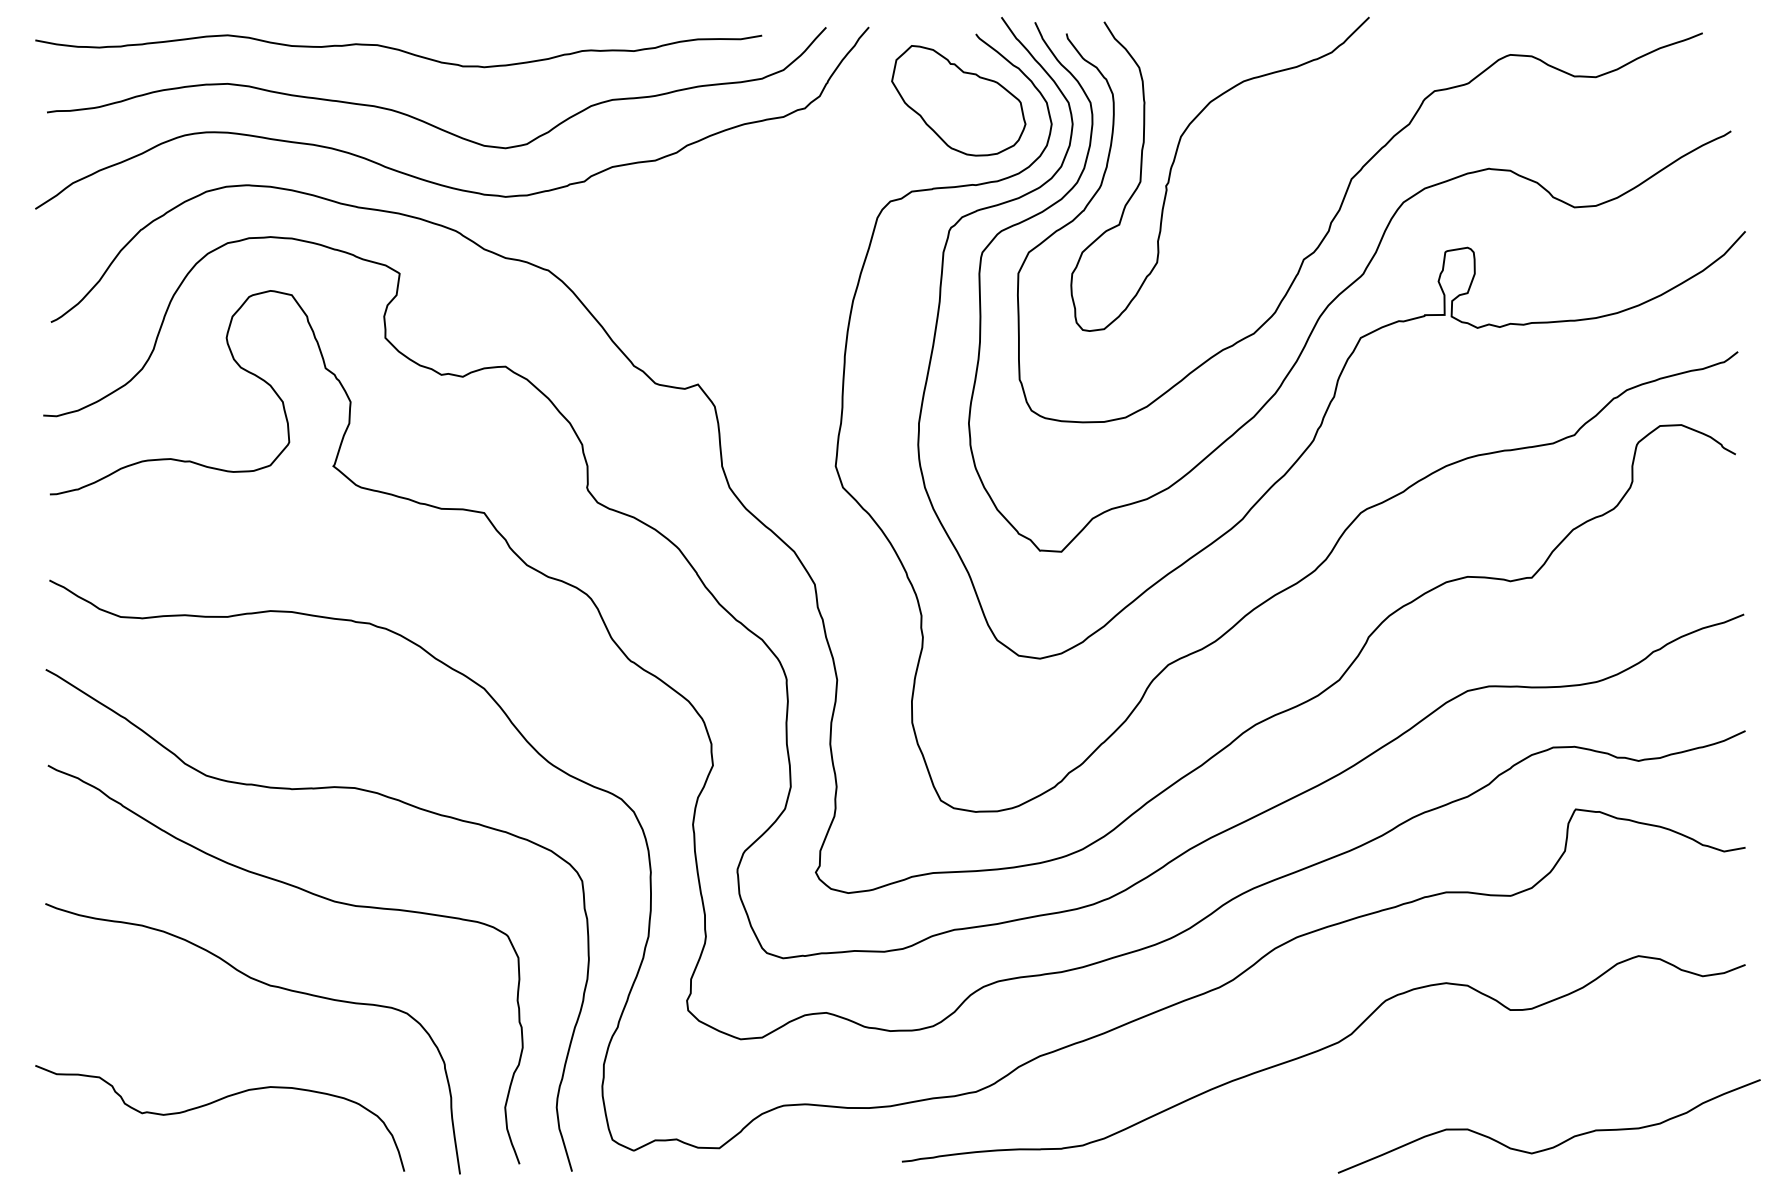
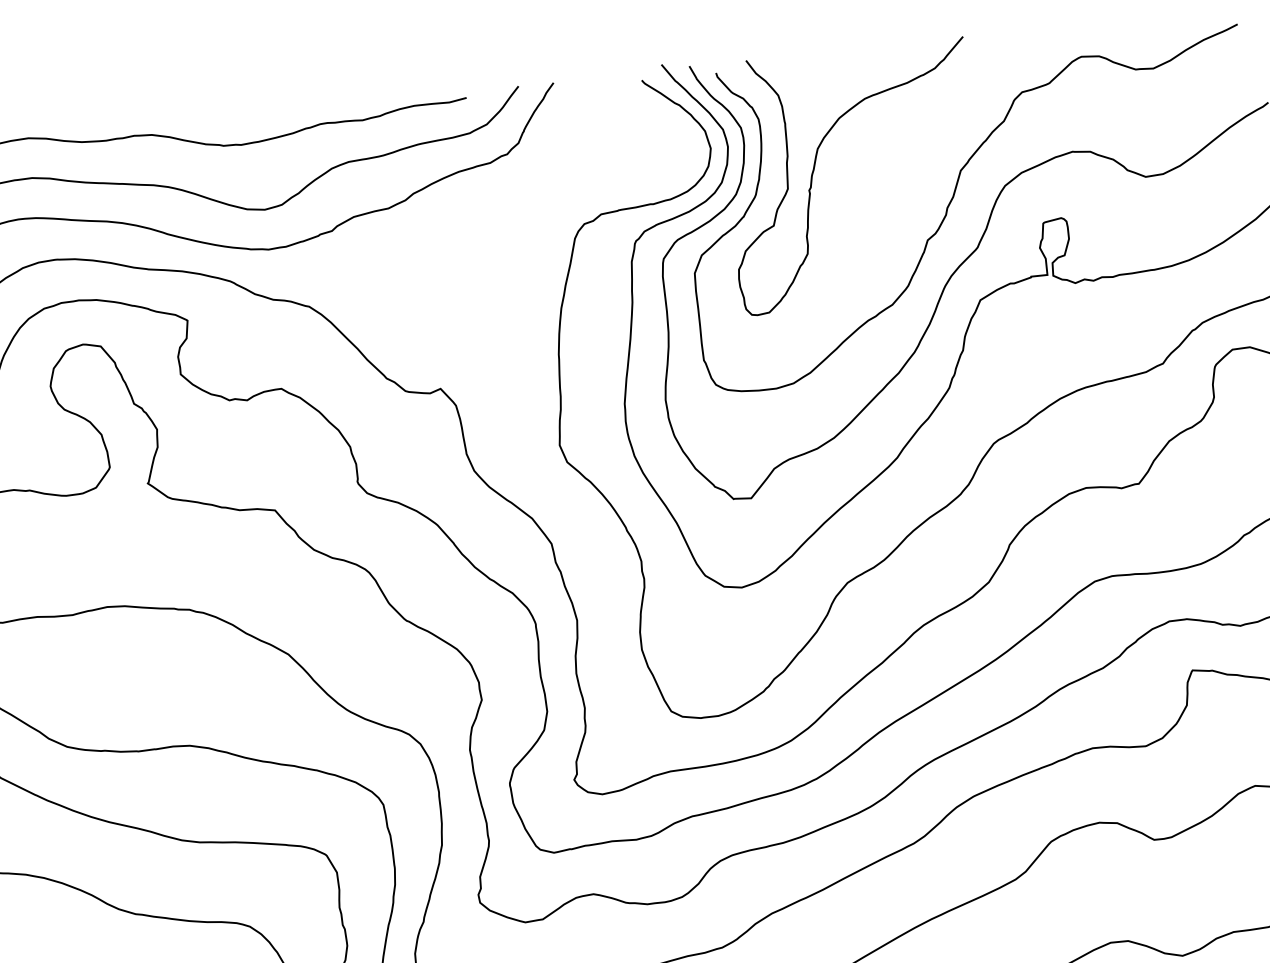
part: (958, 100) -> (632, 136), removed

